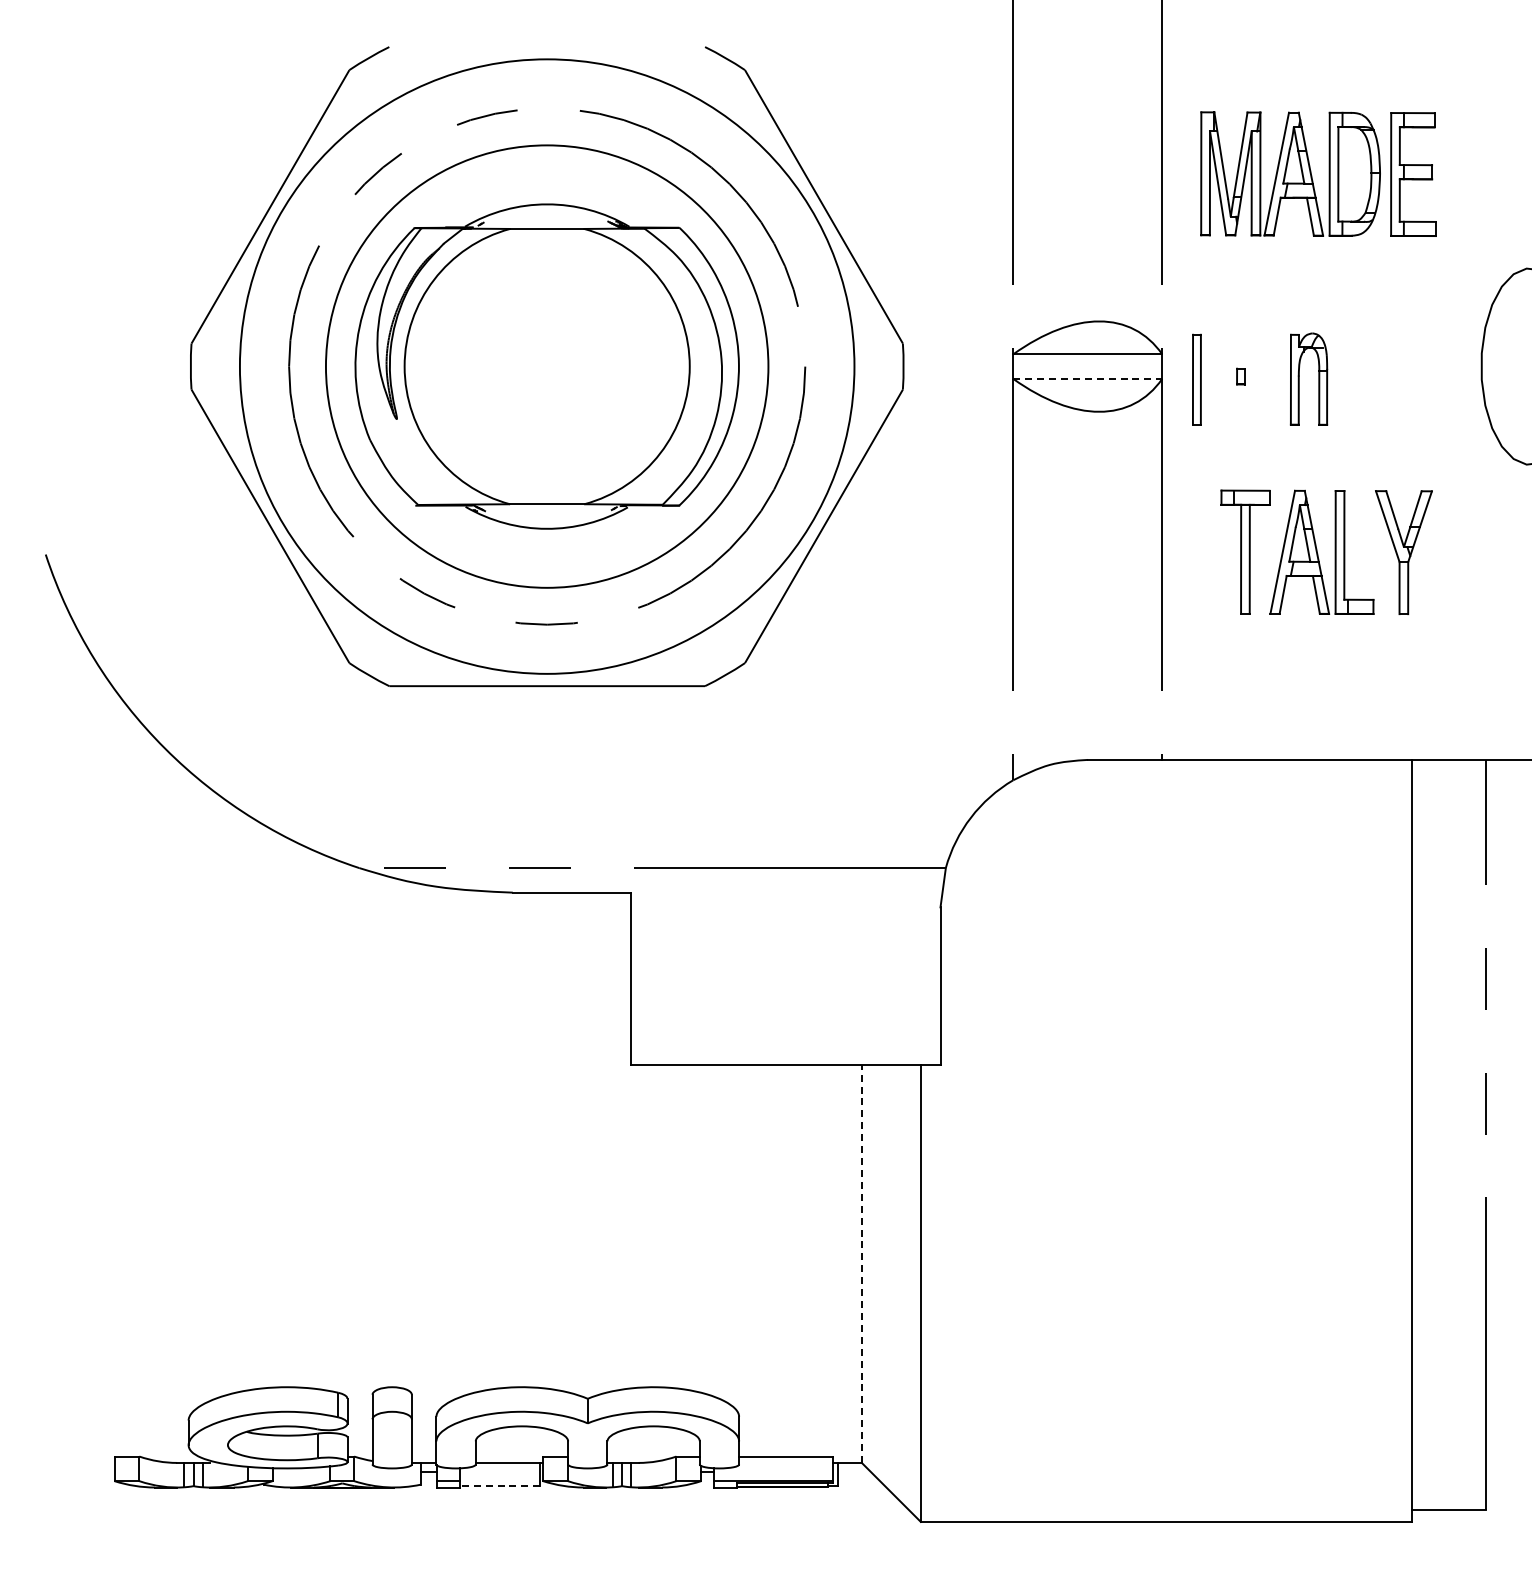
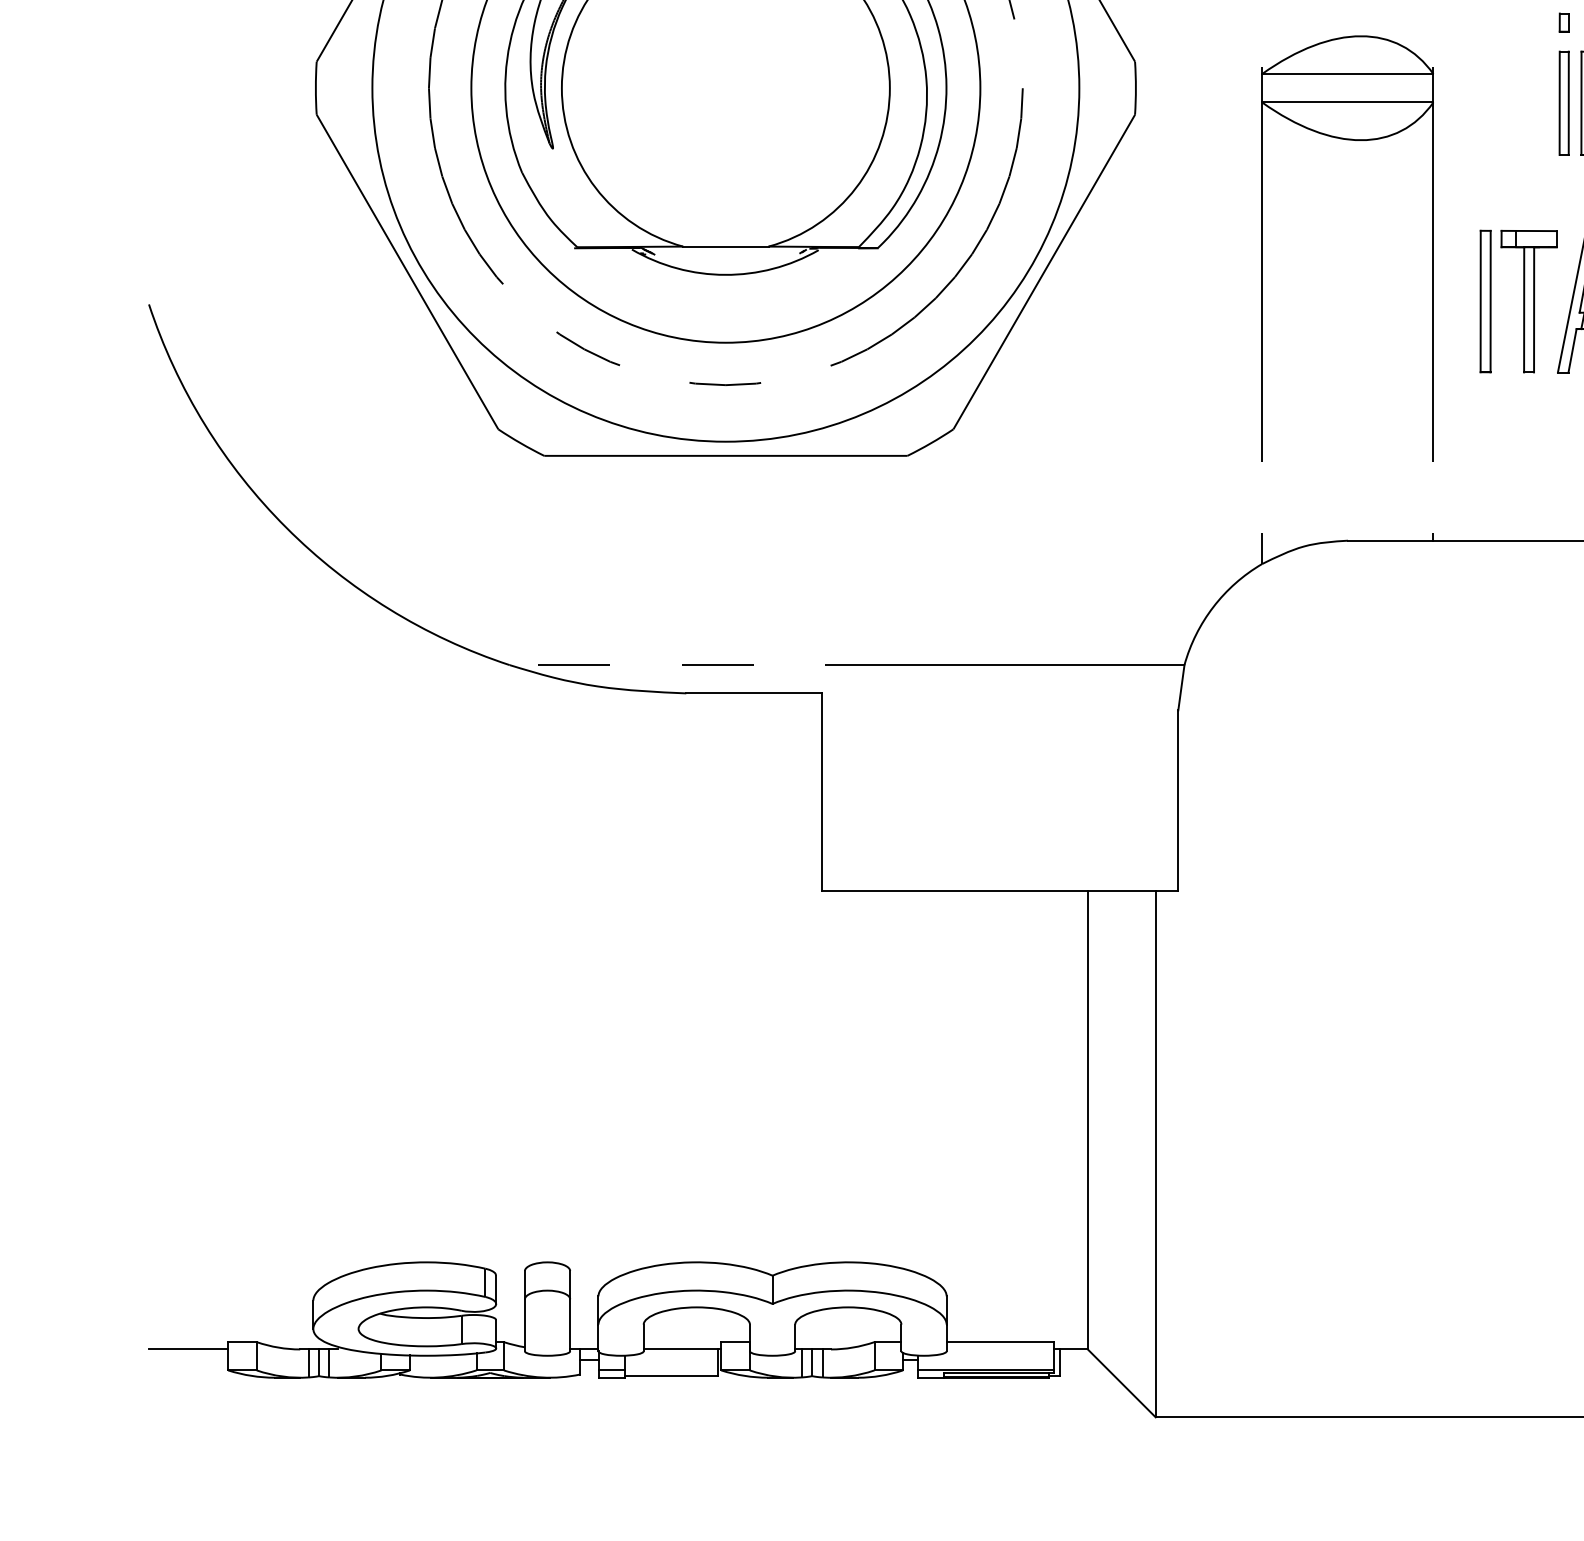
part: (1240, 376) -> (1563, 22), moved
line: (1087, 378) -> (1347, 101), dashed -> solid
part: (1196, 379) -> (1563, 103), moved
part: (1207, 551) -> (1485, 300), added
line: (861, 1263) -> (1087, 1120), dashed -> solid
line: (79, 1462) -> (187, 1348), added
line: (499, 1486) -> (671, 1376), dashed -> solid

